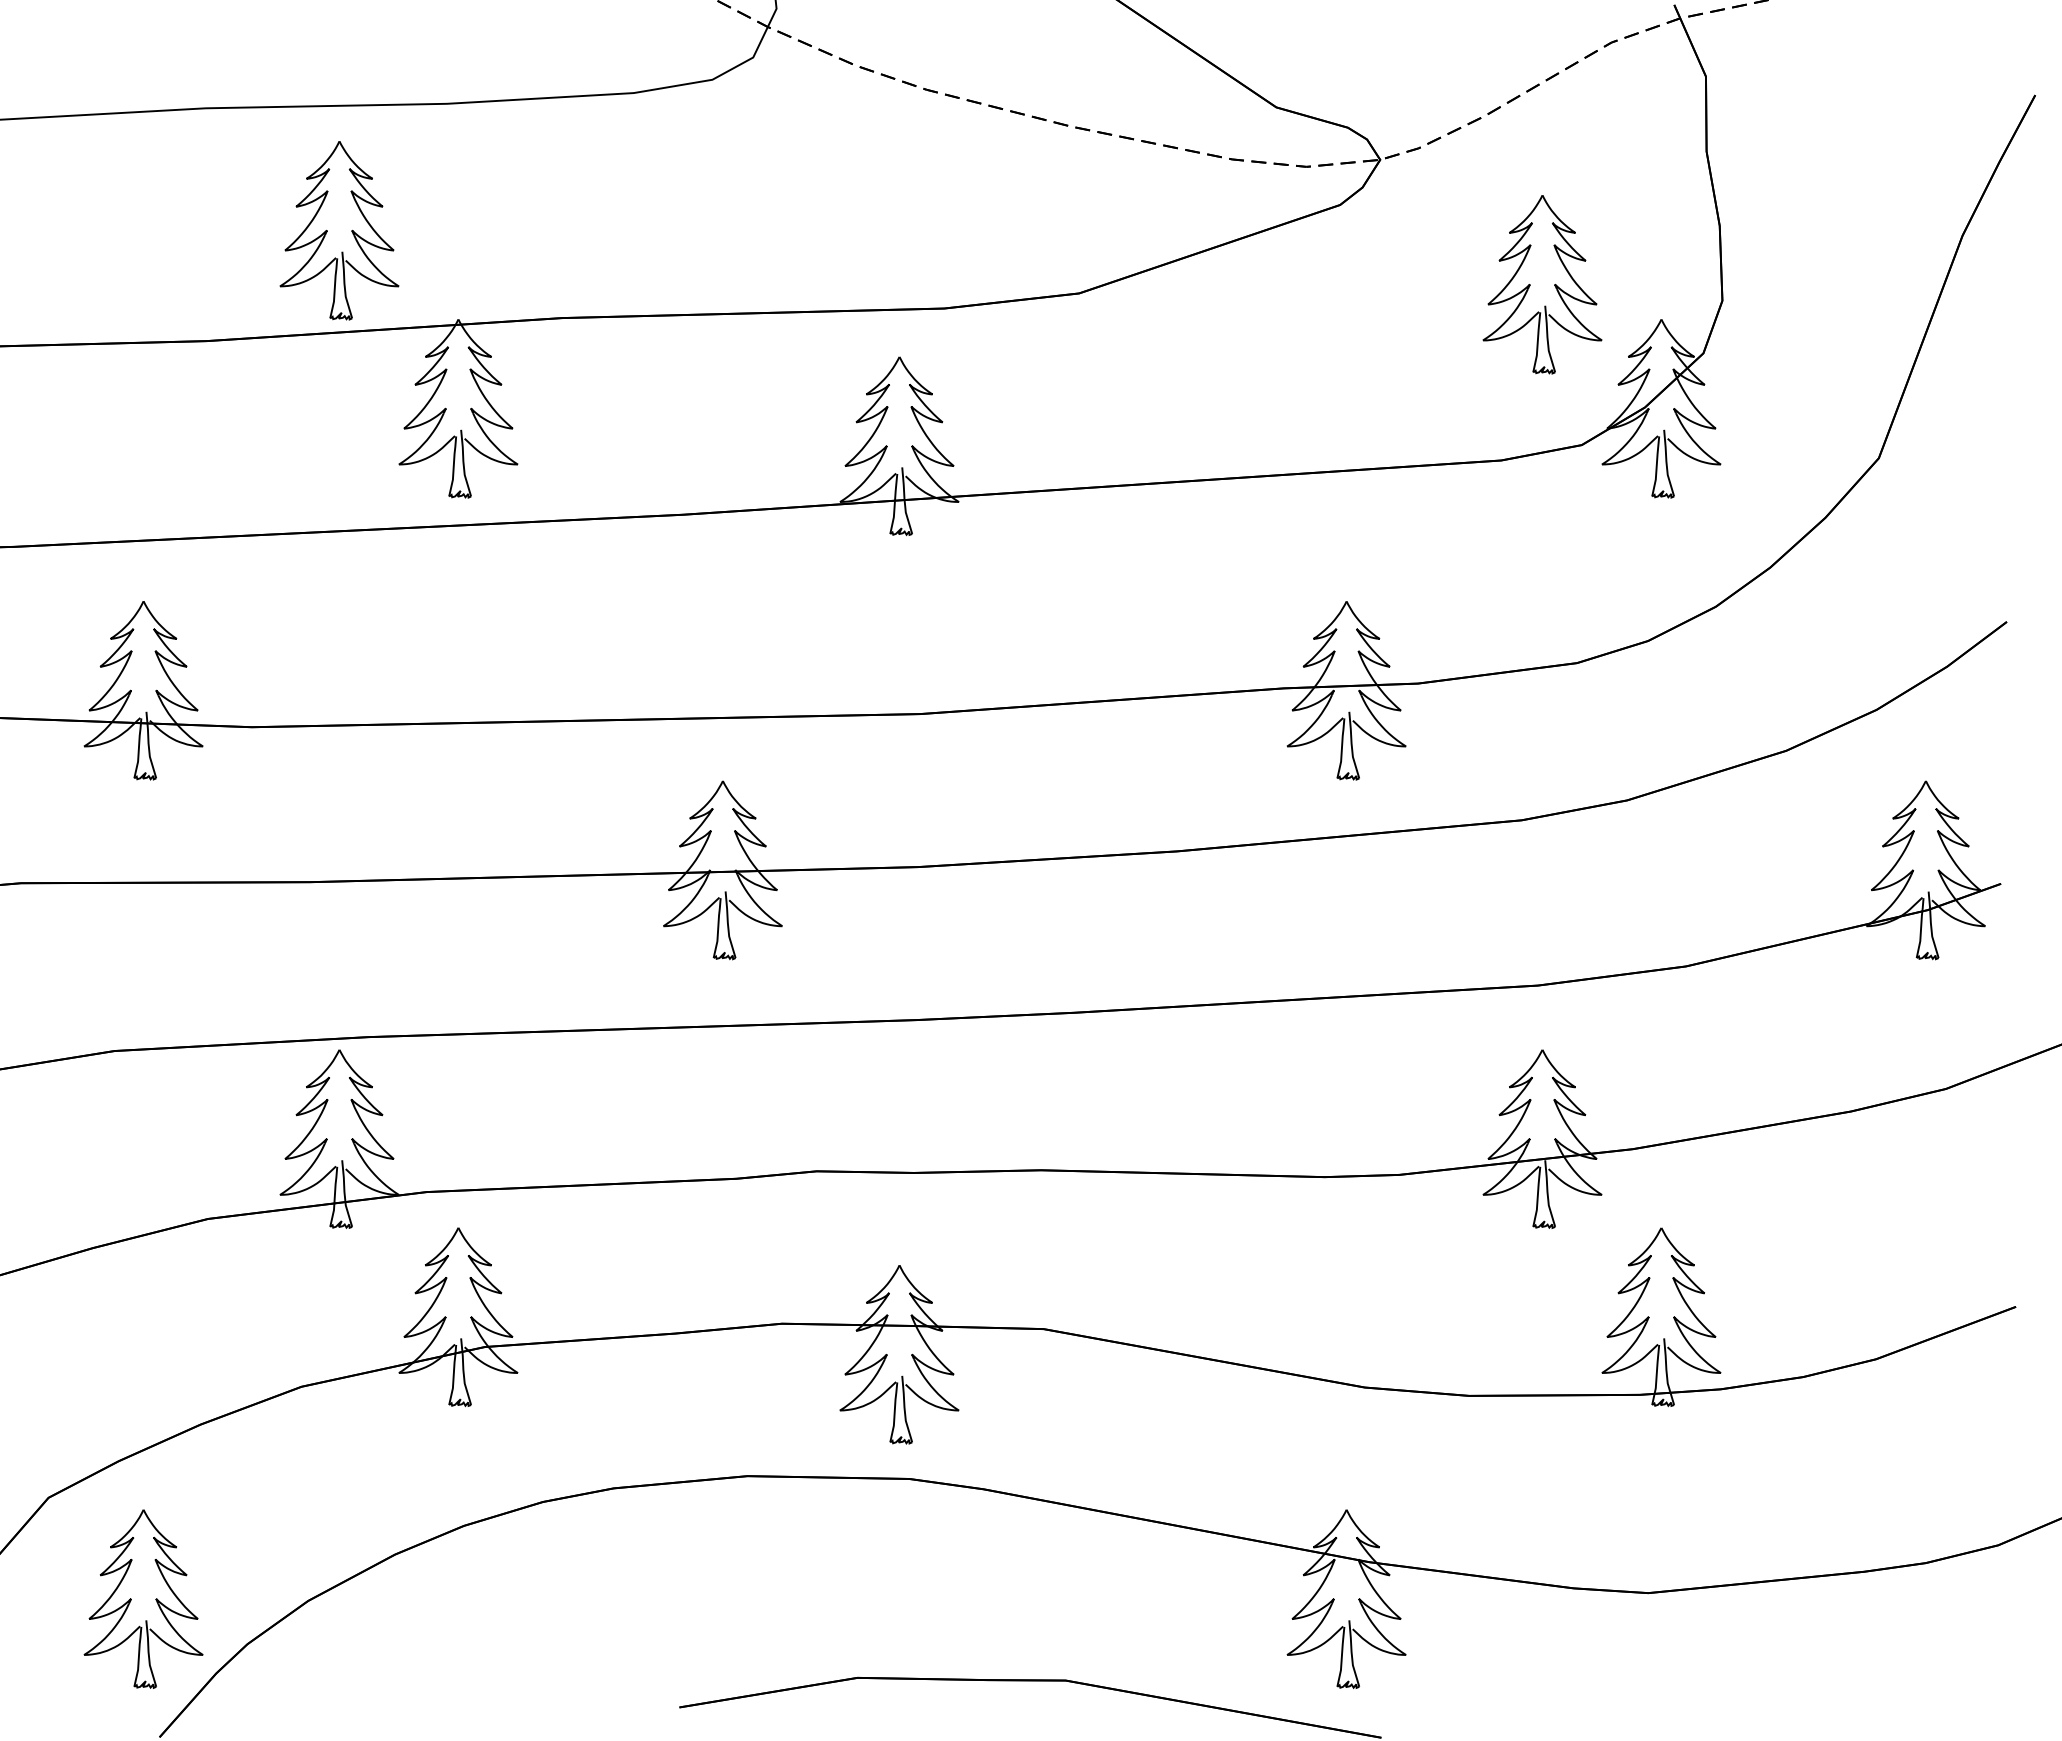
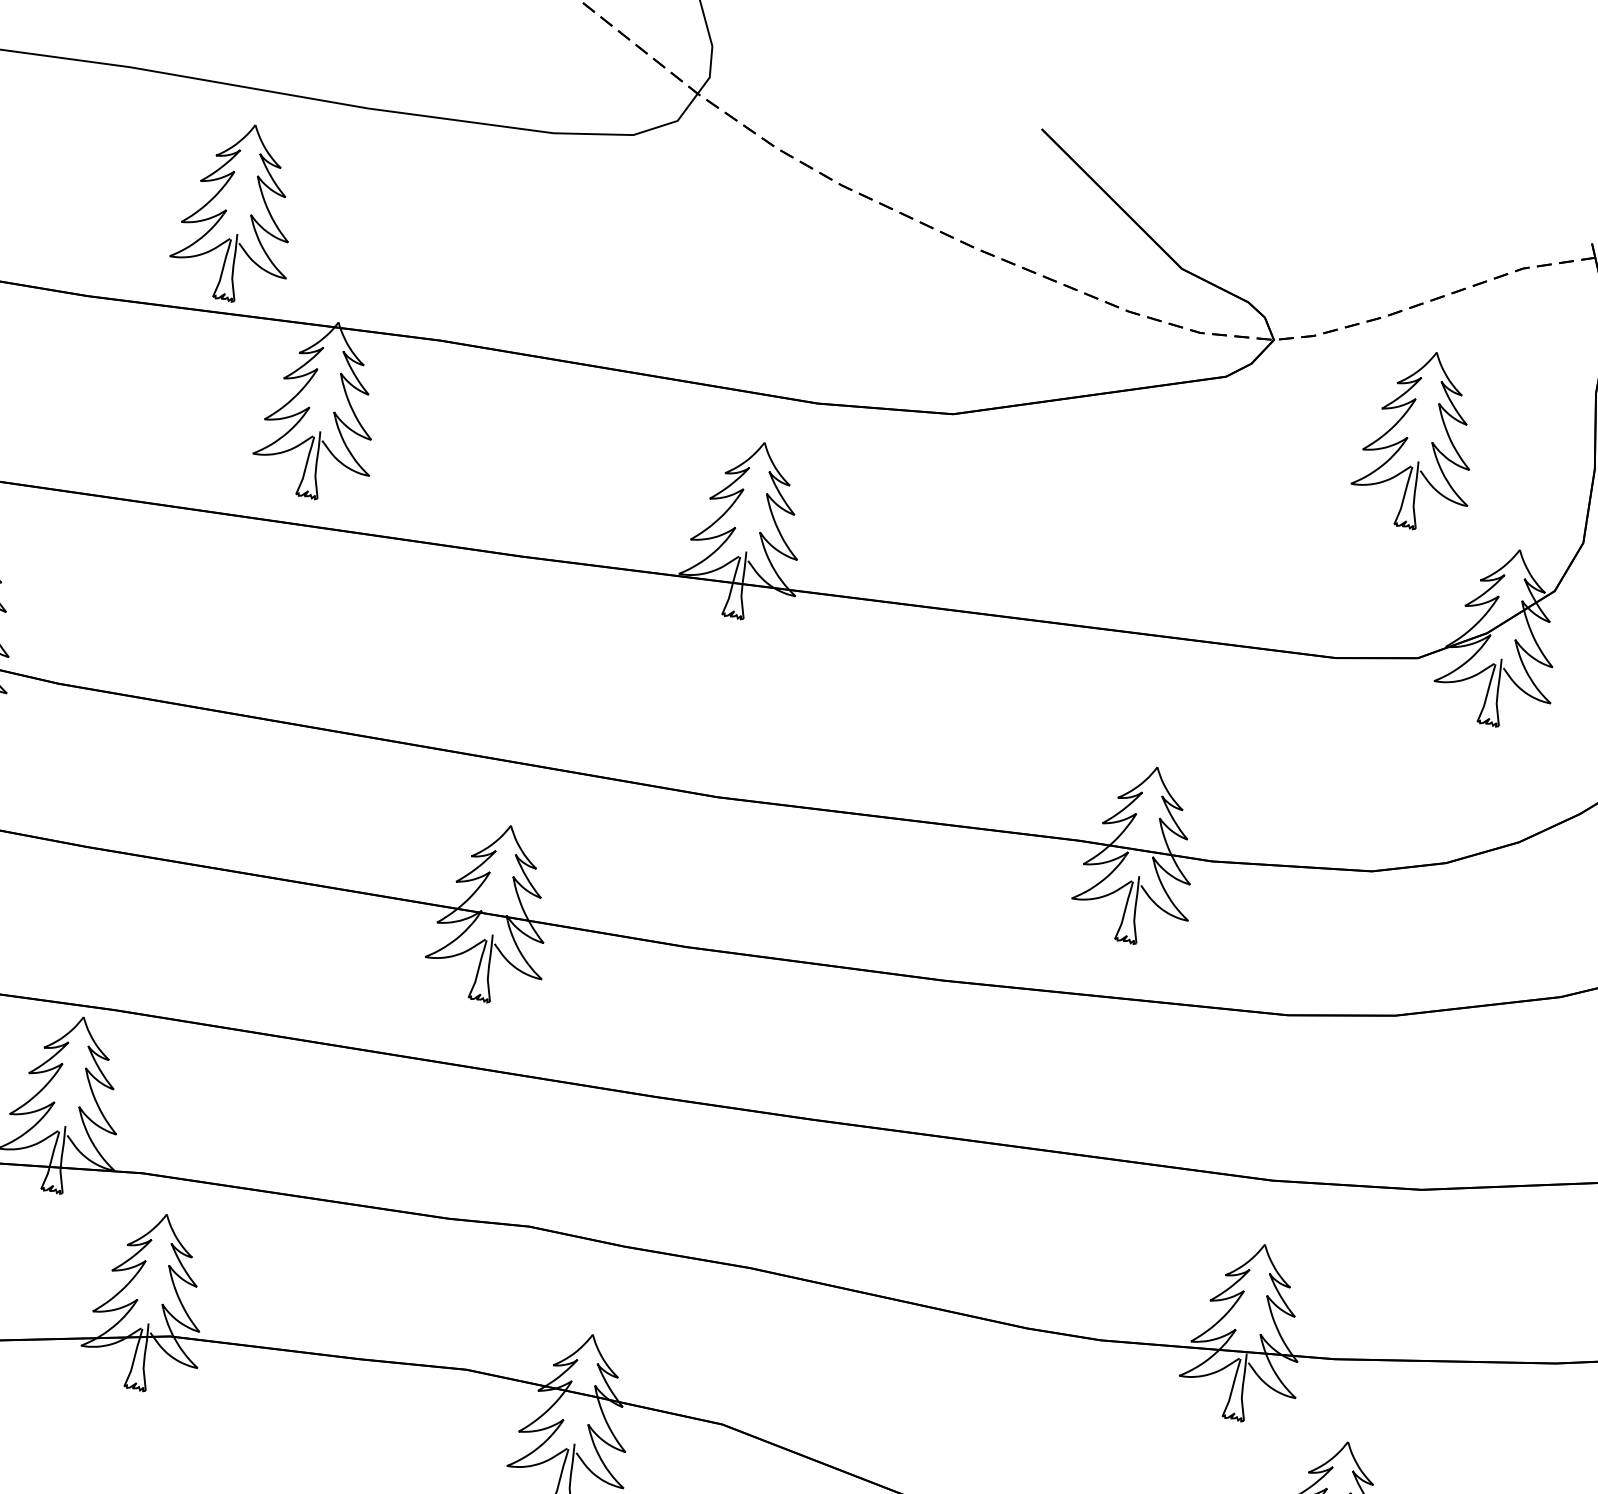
part: (1530, 284) -> (1408, 437), moved

